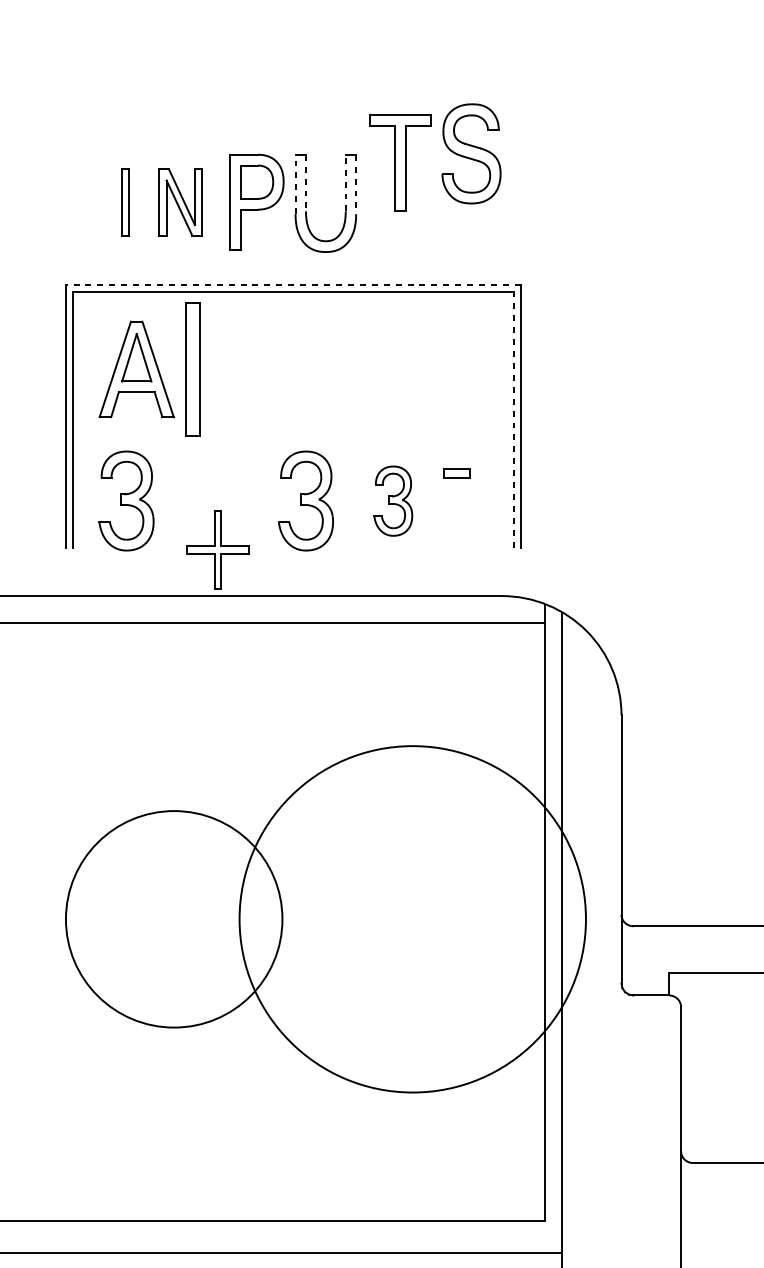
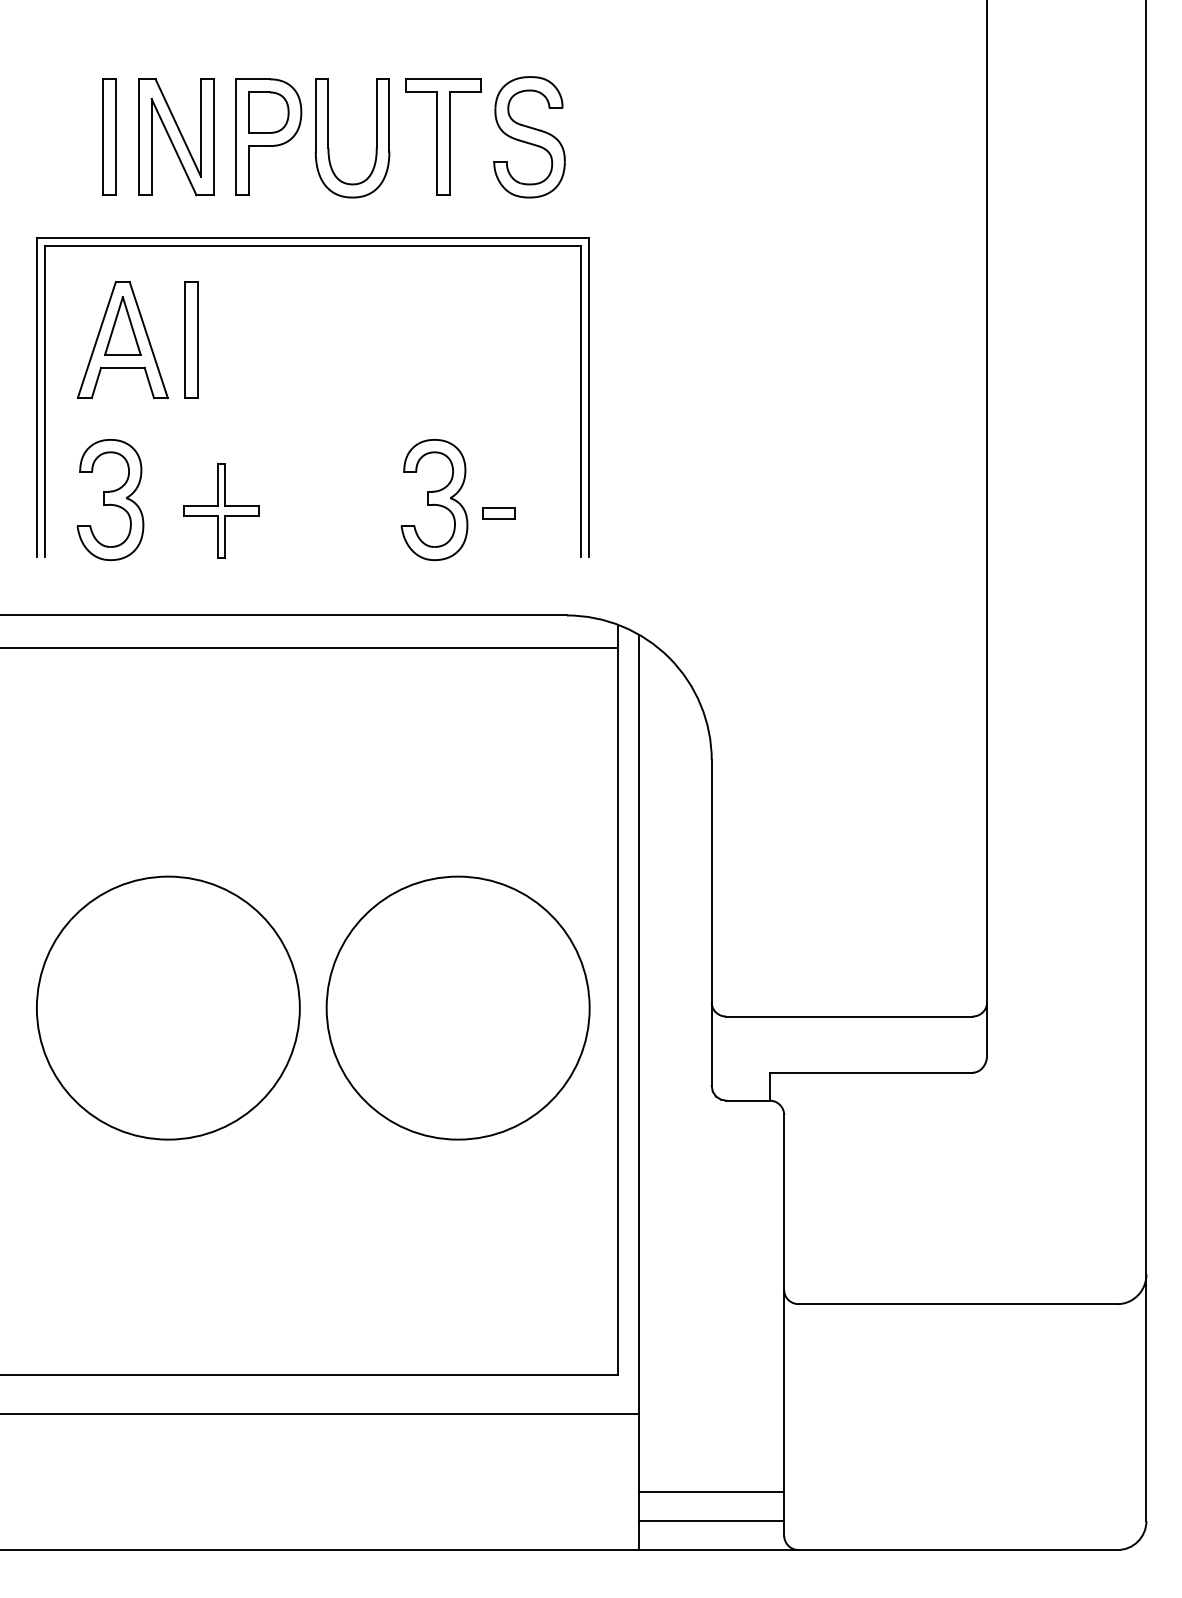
part: (471, 154) -> (529, 137), moved
part: (400, 162) -> (443, 136), moved
line: (345, 182) -> (376, 113), dashed -> solid
line: (295, 183) -> (315, 114), dashed -> solid
line: (306, 183) -> (328, 114), dashed -> solid
line: (356, 184) -> (389, 115), dashed -> solid
part: (125, 201) -> (109, 136), size x1.43
part: (180, 202) -> (176, 137), size x1.43
line: (292, 284) -> (312, 237), dashed -> solid
part: (193, 368) -> (191, 339), size x0.71
line: (514, 419) -> (581, 400), dashed -> solid
part: (456, 473) -> (498, 513), moved
part: (306, 501) -> (328, 500), removed
part: (393, 501) -> (434, 500), size x1.43
part: (217, 549) -> (221, 510), moved
circle: (412, 918) -> (457, 1007), size x0.62

